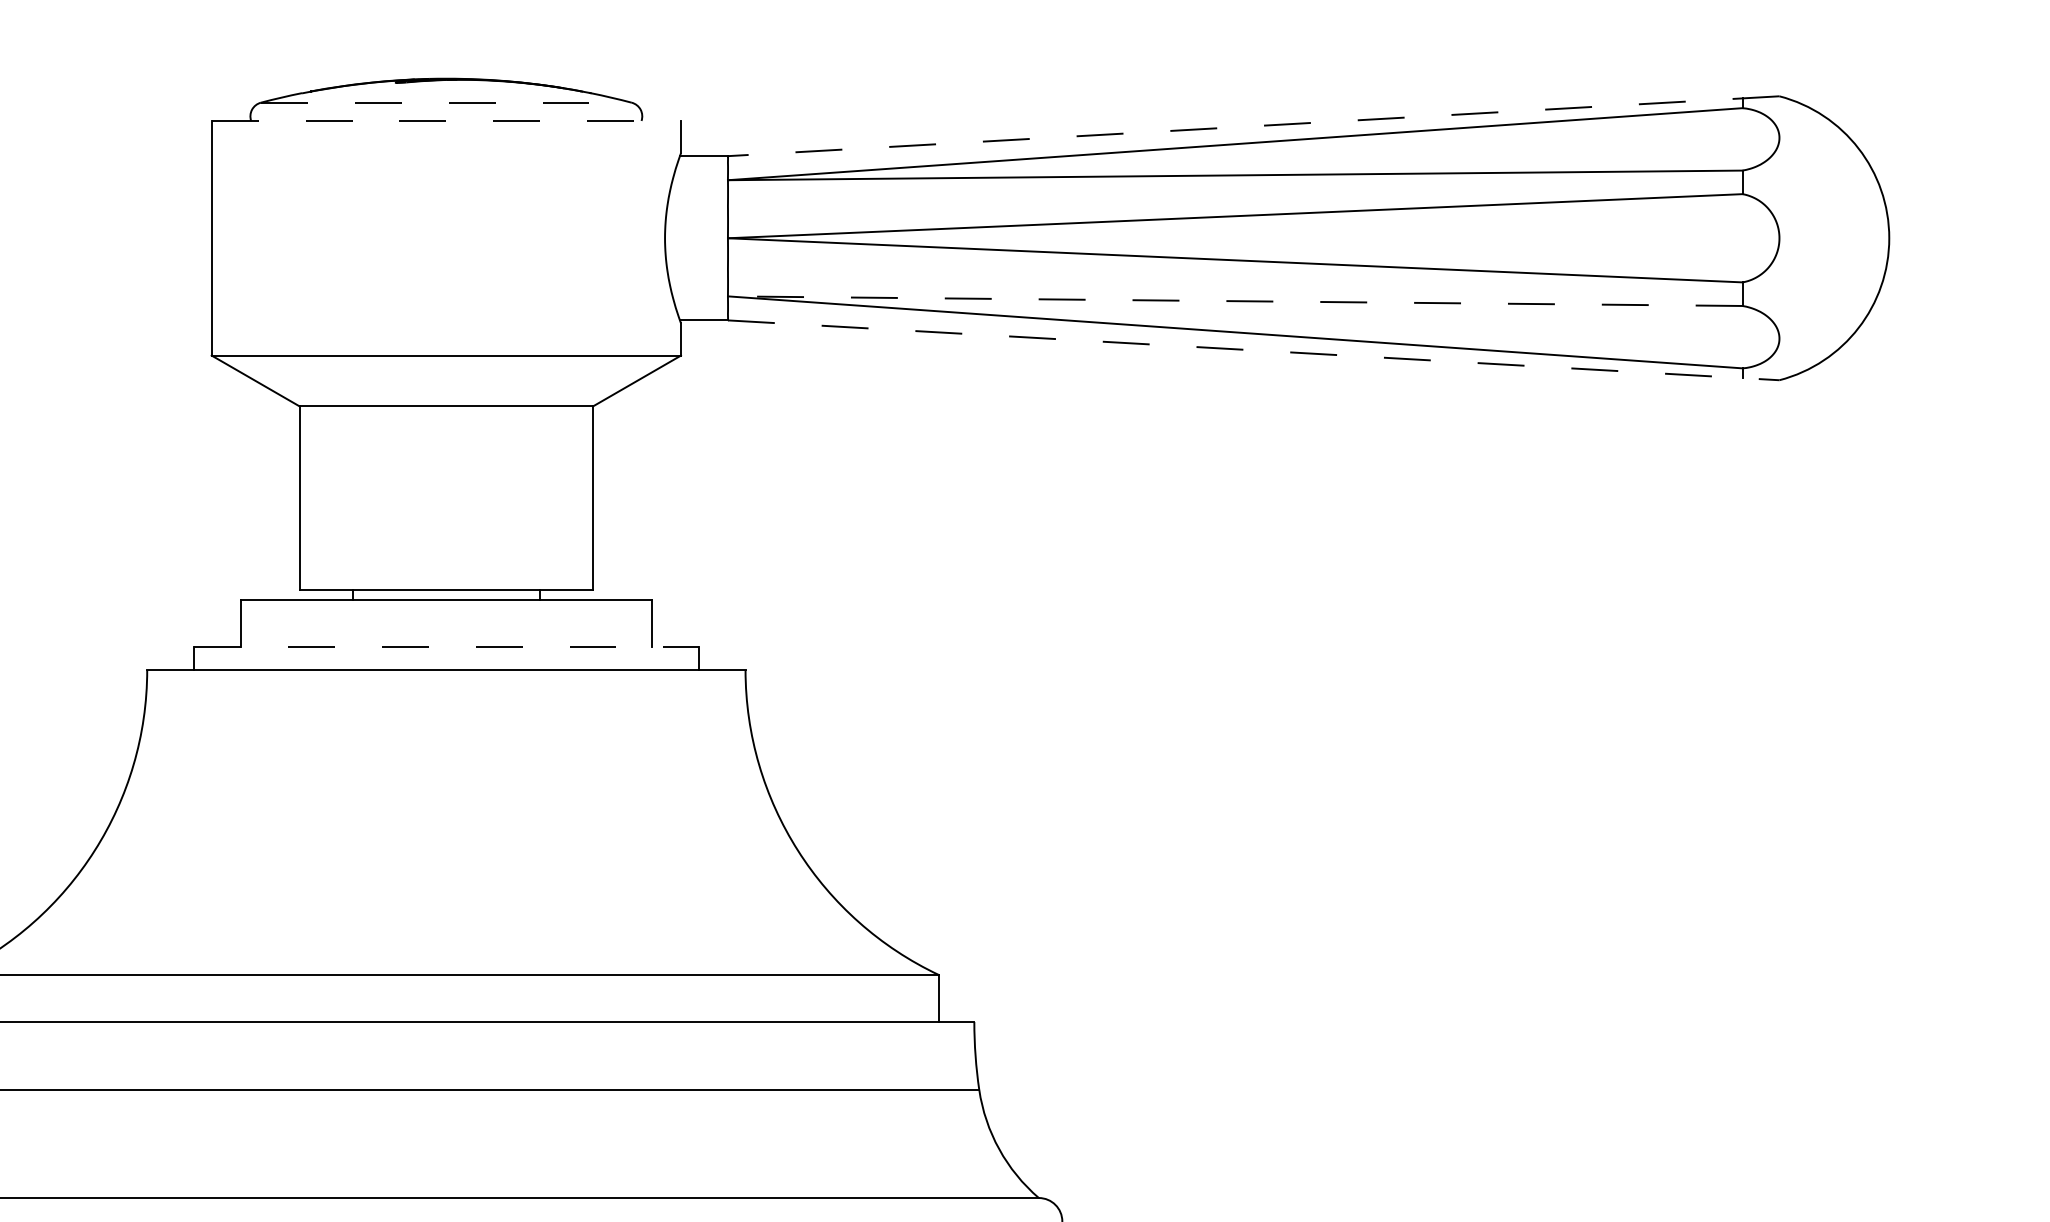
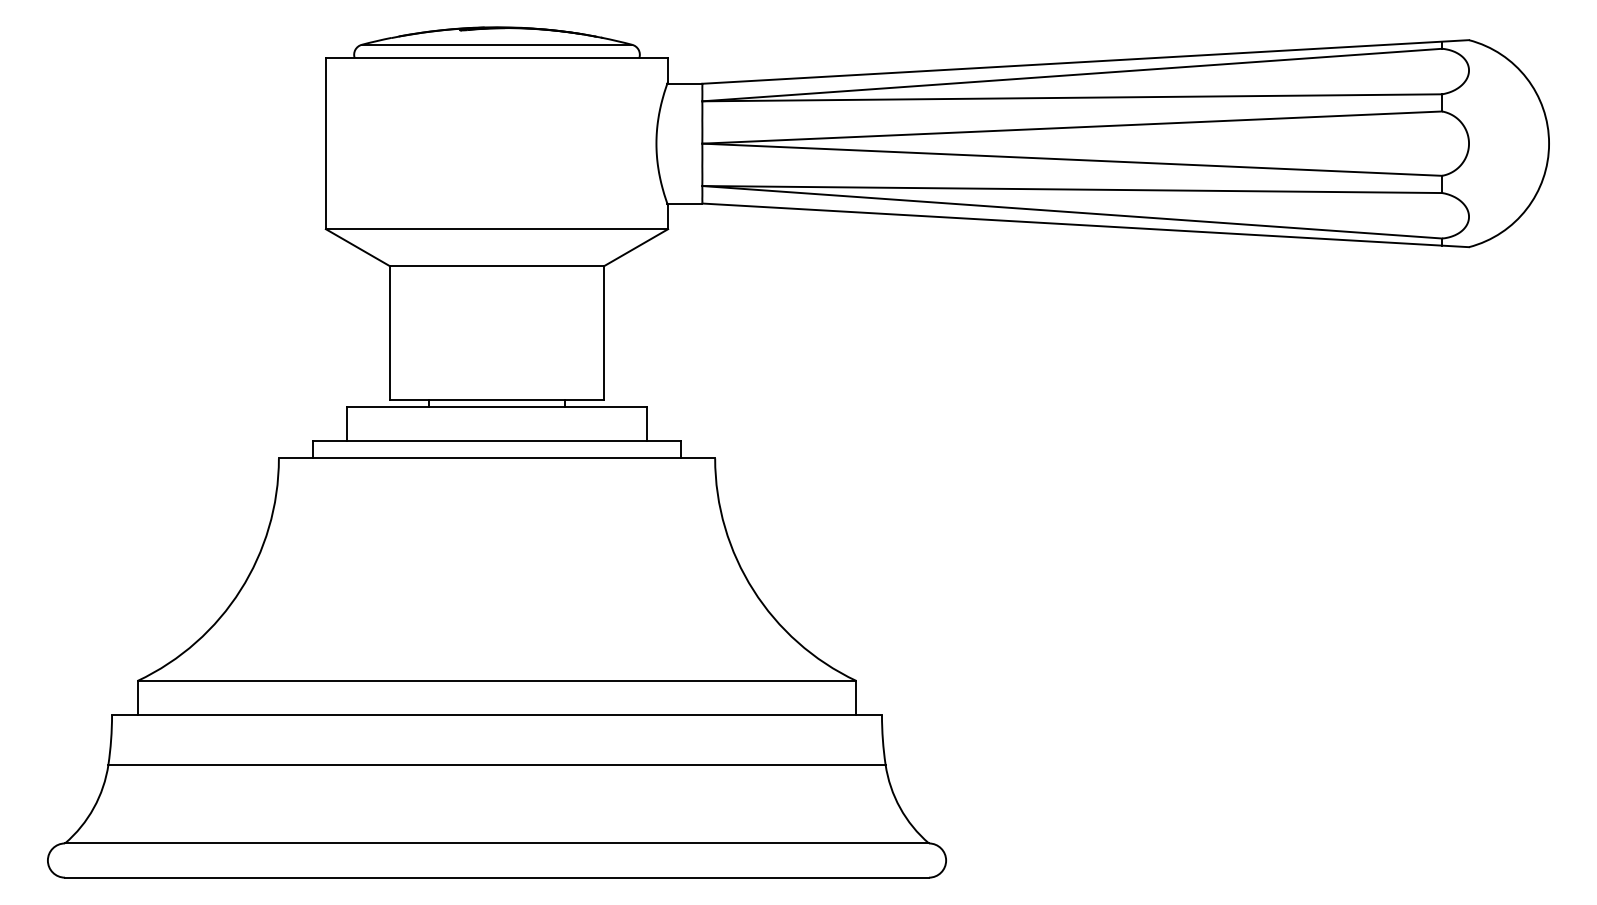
line: (447, 102) -> (497, 44), dashed -> solid
line: (447, 121) -> (497, 58), dashed -> solid
line: (1253, 125) -> (1085, 61), dashed -> solid
line: (1235, 301) -> (1072, 189), dashed -> solid
line: (1253, 350) -> (1085, 225), dashed -> solid
line: (447, 646) -> (497, 441), dashed -> solid

